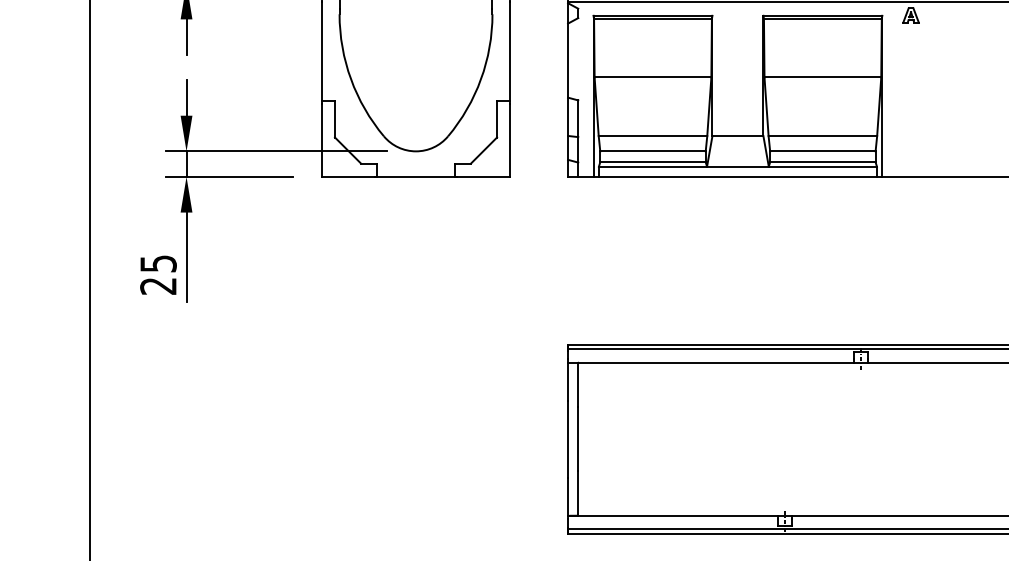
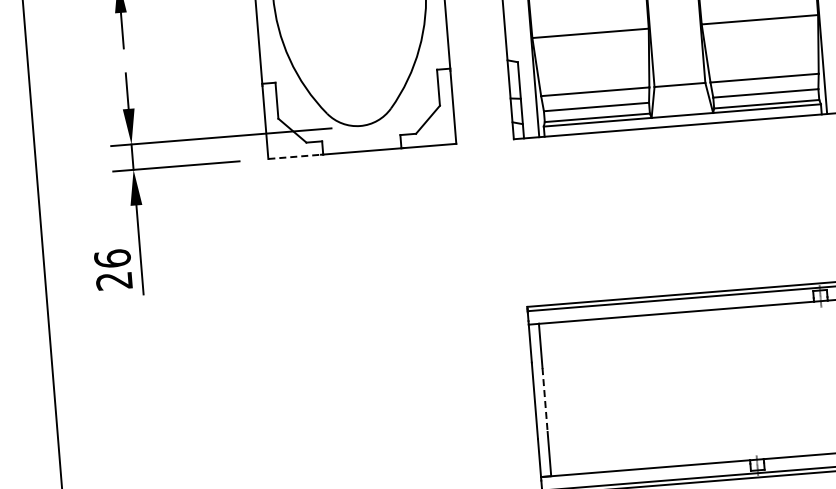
line: (348, 176) -> (294, 156), solid -> dashed
text: (158, 263) -> (112, 258), 25 -> 26
line: (578, 439) -> (545, 400), solid -> dashed

